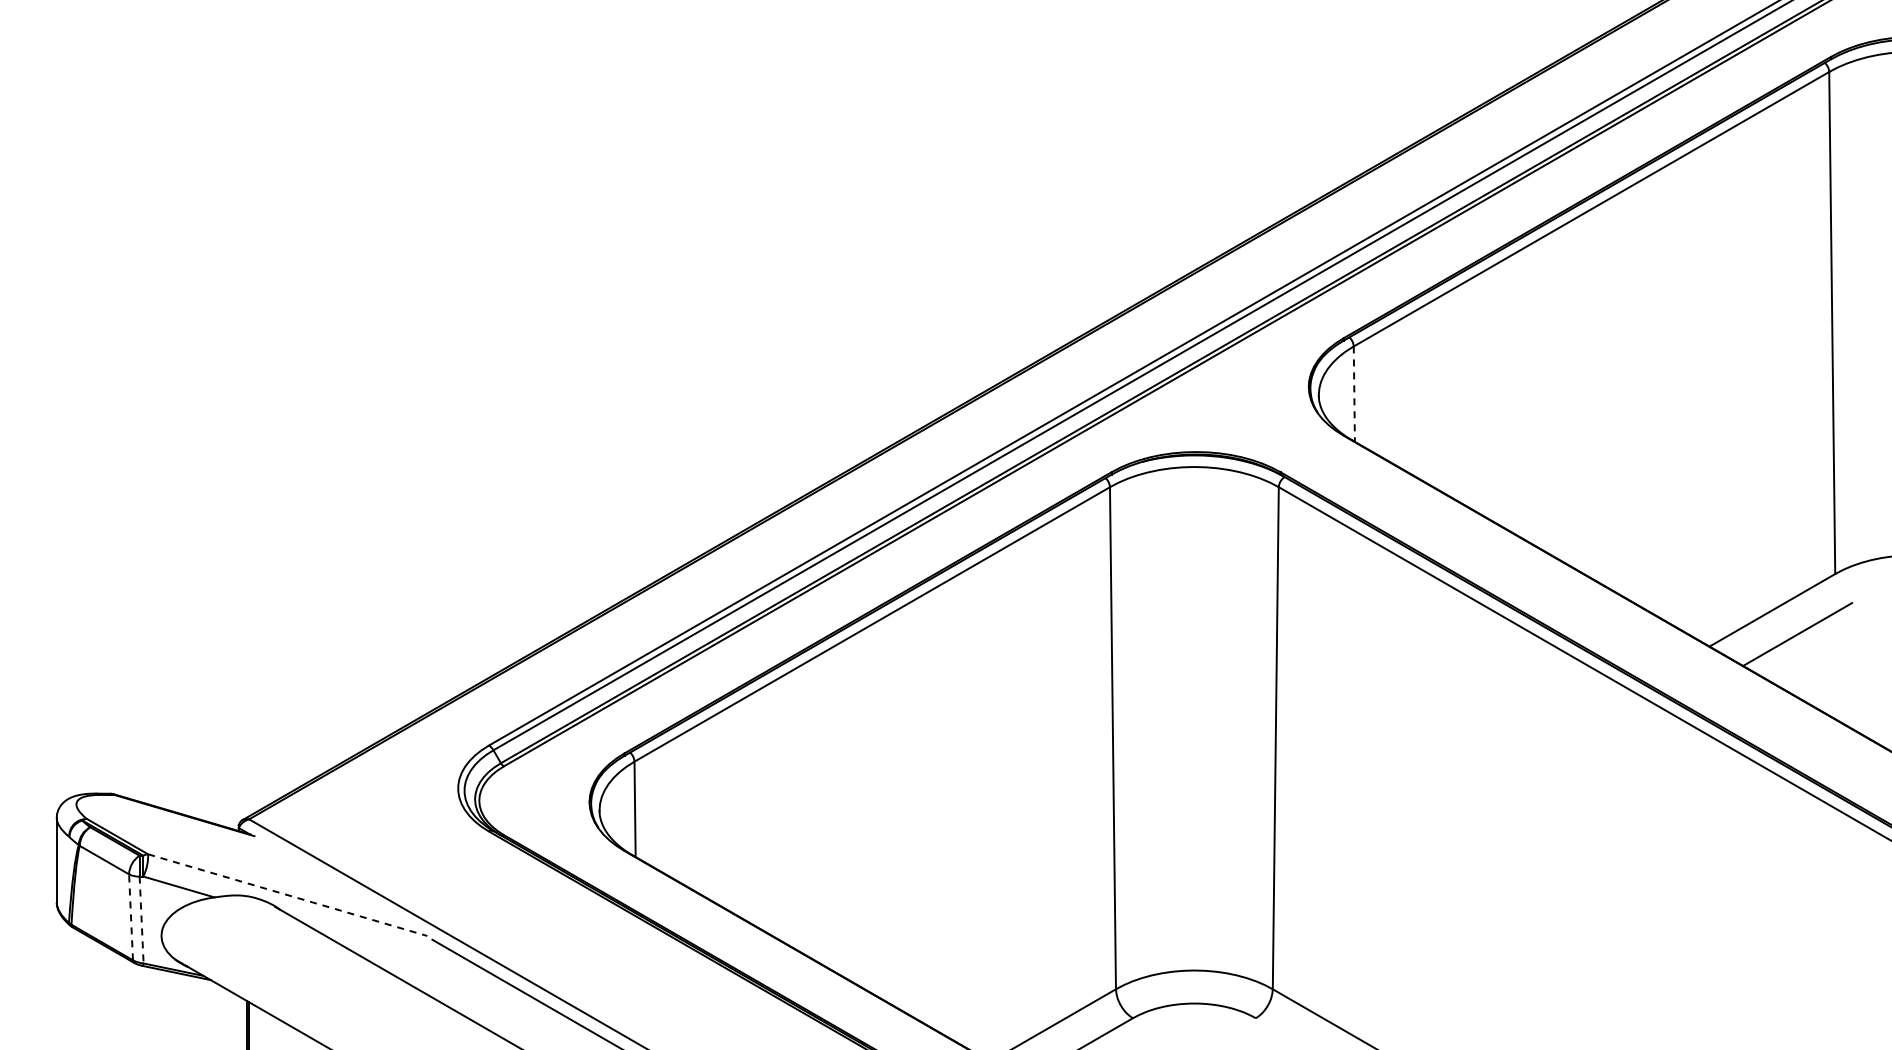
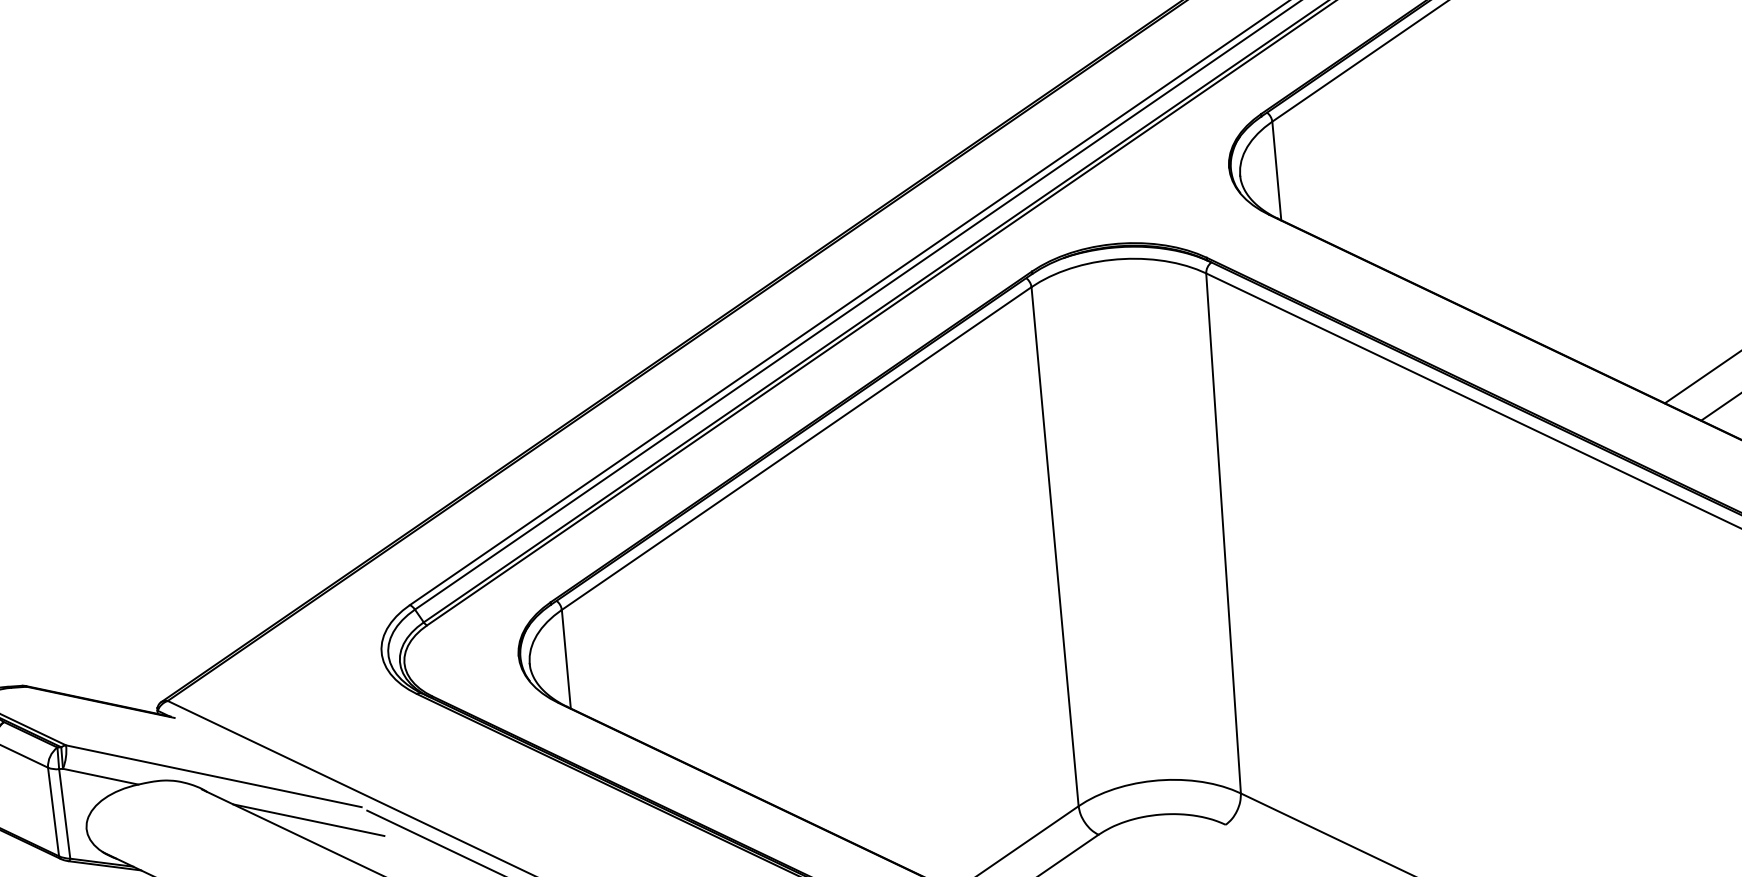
line: (1354, 394) -> (1277, 171), dashed -> solid
line: (288, 895) -> (214, 776), dashed -> solid
line: (131, 916) -> (53, 811), dashed -> solid
line: (141, 920) -> (64, 814), dashed -> solid
line: (375, 944) -> (308, 820), added

